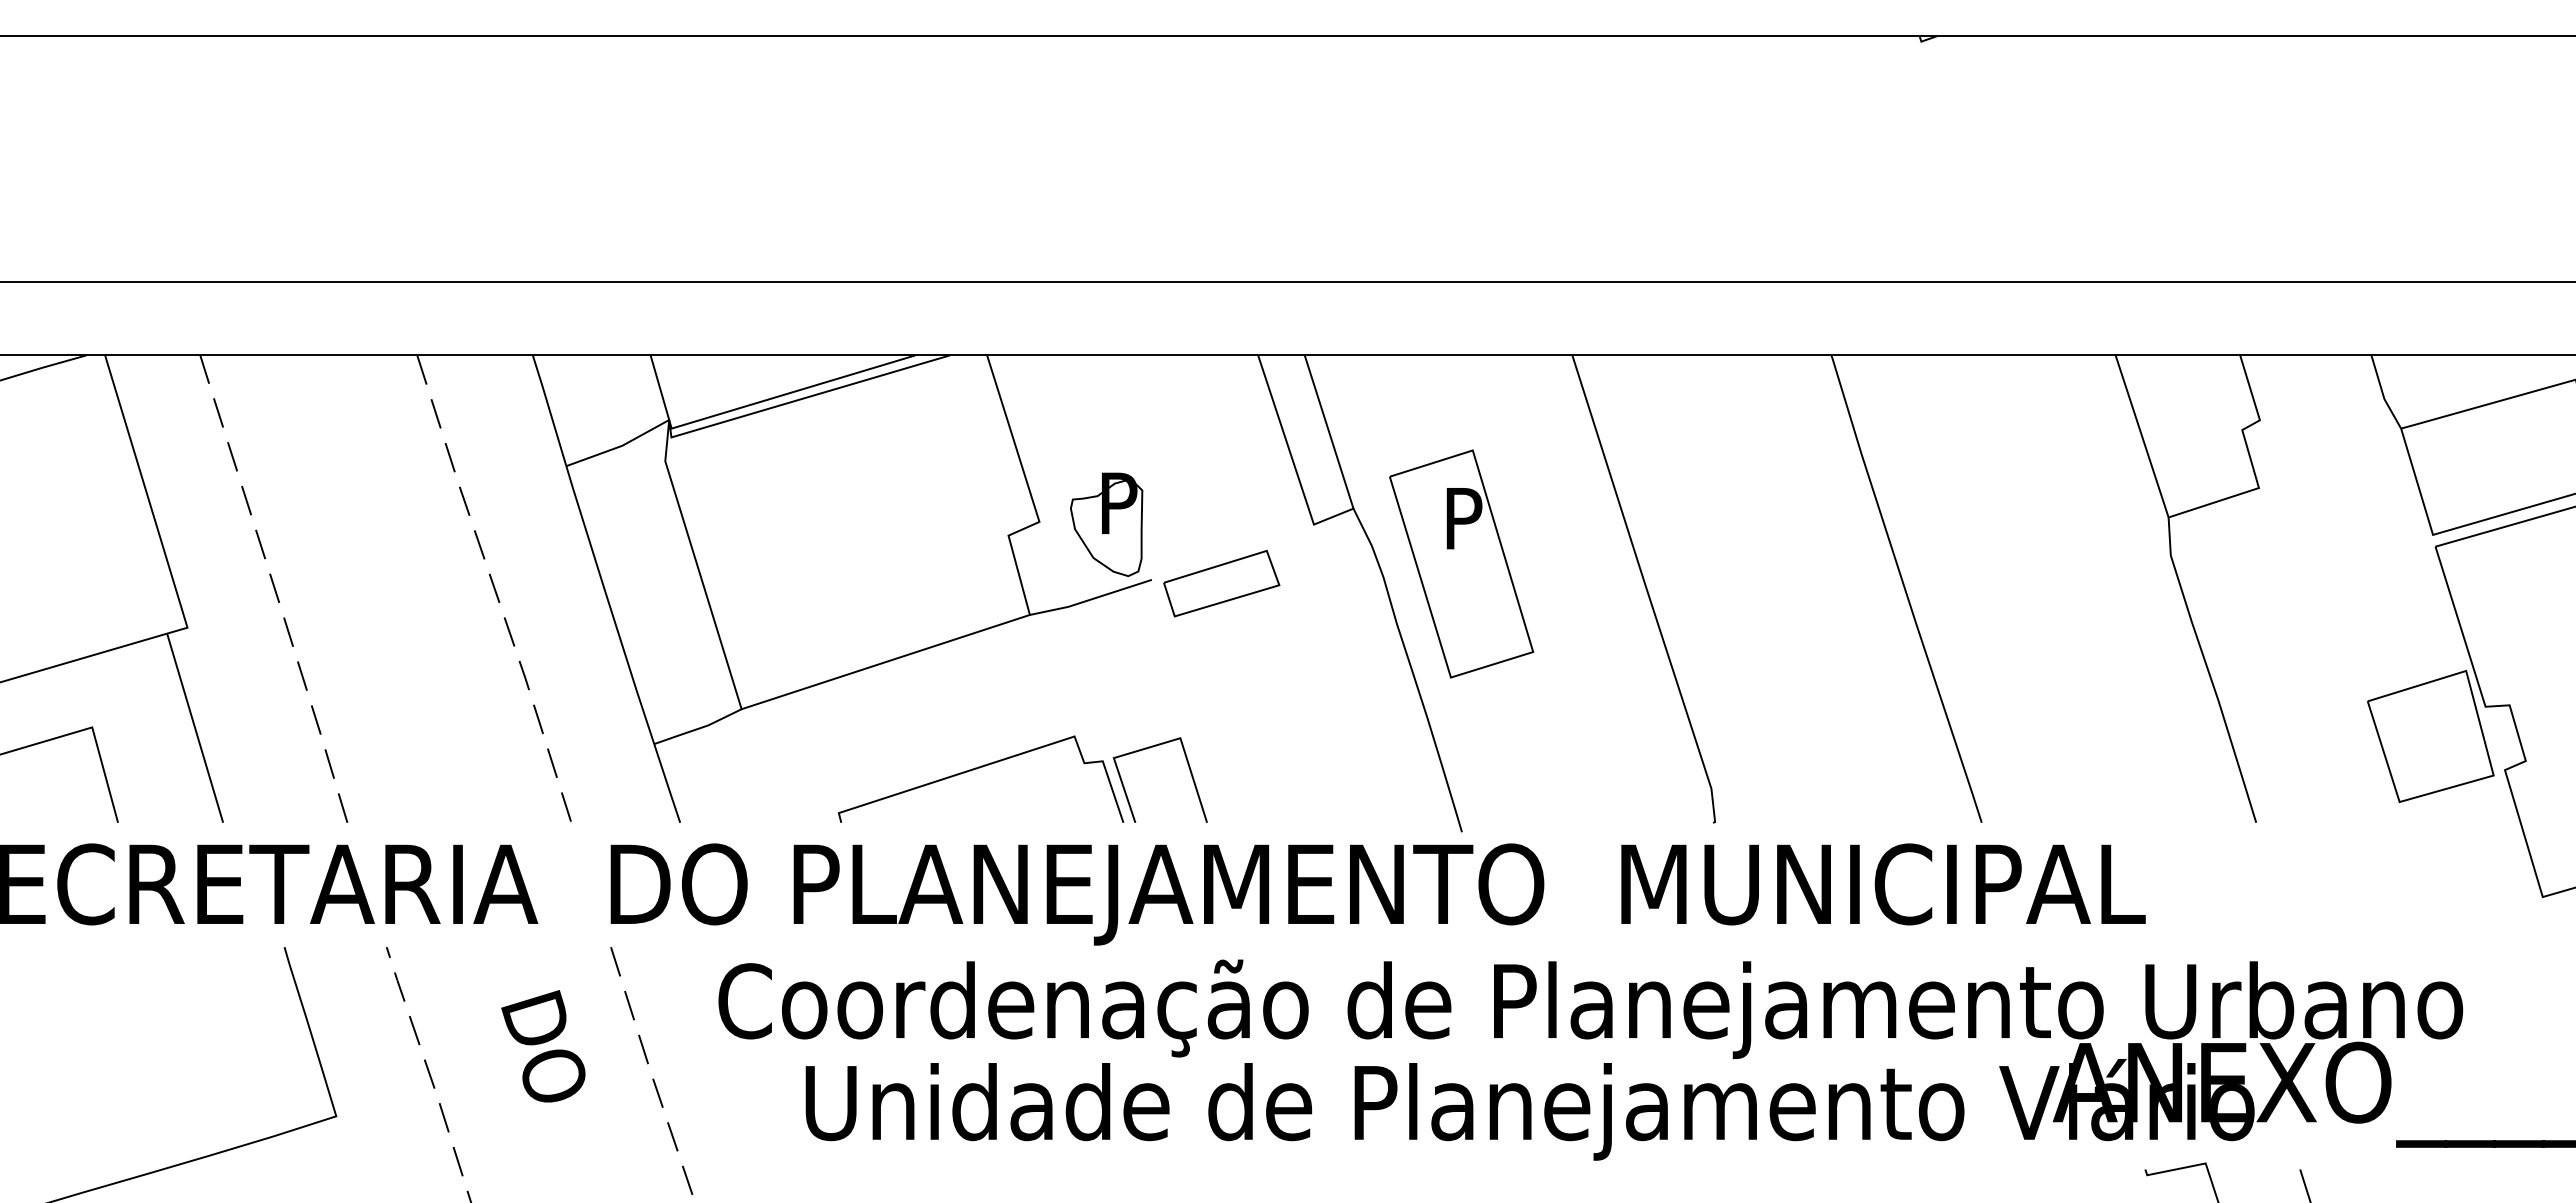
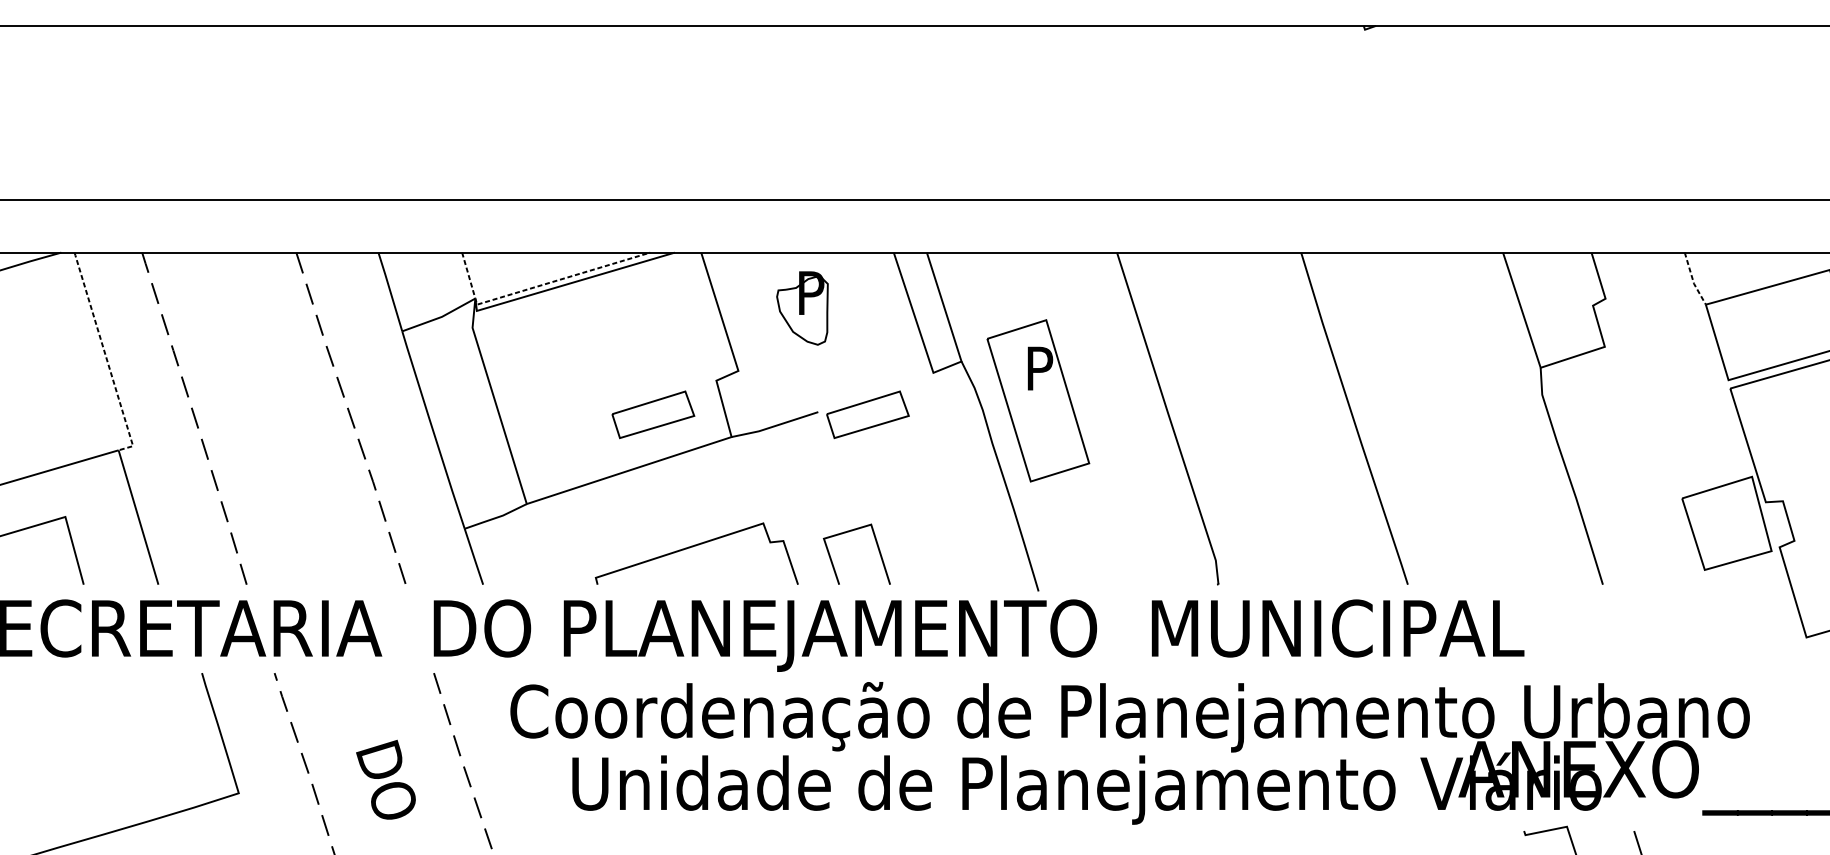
line: (2383, 394) -> (1693, 280), solid -> dashed
line: (755, 403) -> (536, 286), solid -> dashed
line: (149, 502) -> (106, 357), solid -> dashed
part: (1106, 524) -> (802, 308), moved
part: (919, 583) -> (653, 414), added
line: (1189, 770) -> (877, 547), moved
text: (543, 1046) -> (386, 779), moved

